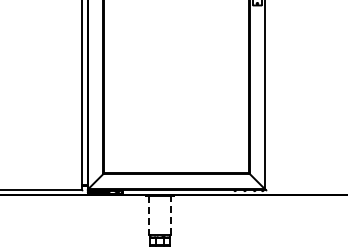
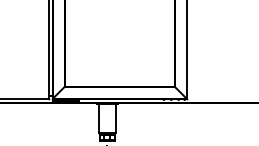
line: (171, 215) -> (115, 118), dashed -> solid
line: (148, 216) -> (98, 119), dashed -> solid

